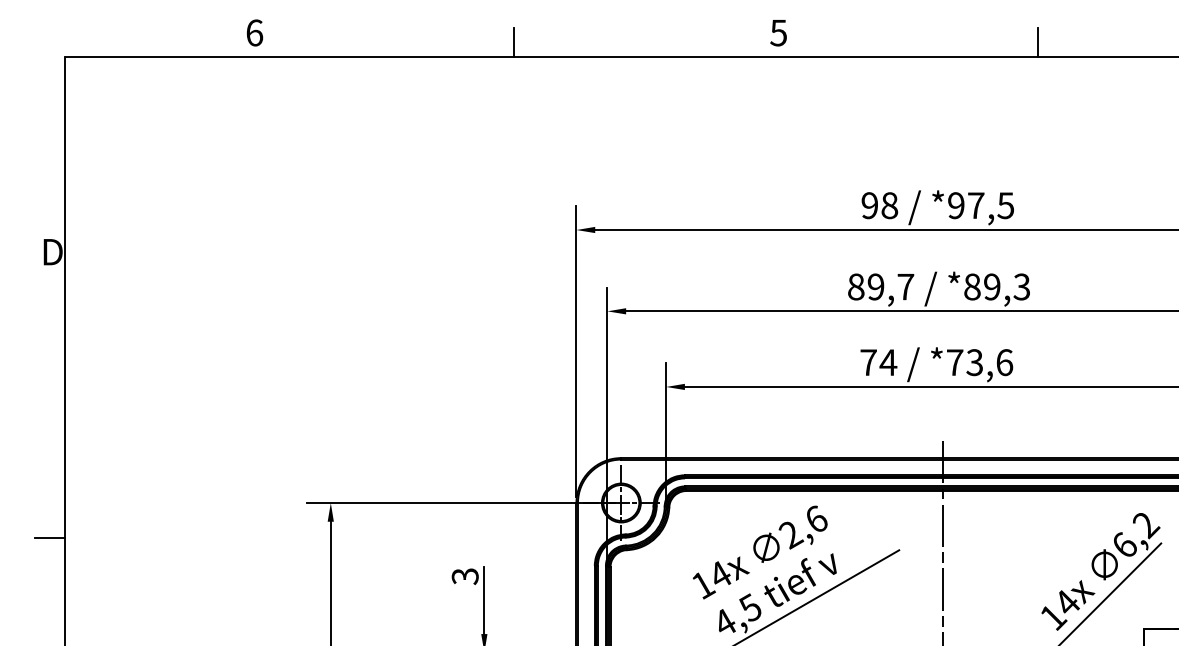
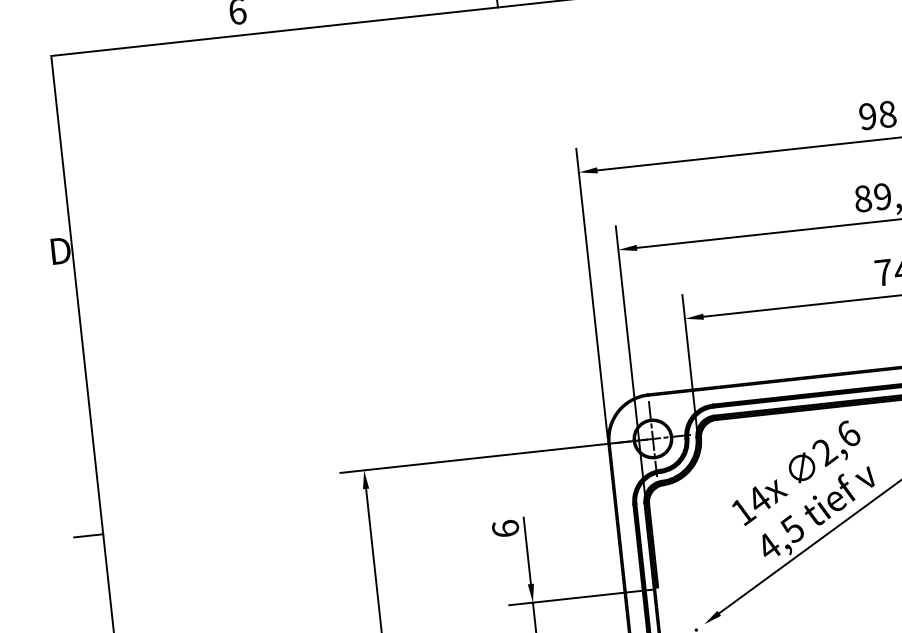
text: (464, 576) -> (504, 528), 3 -> 6

